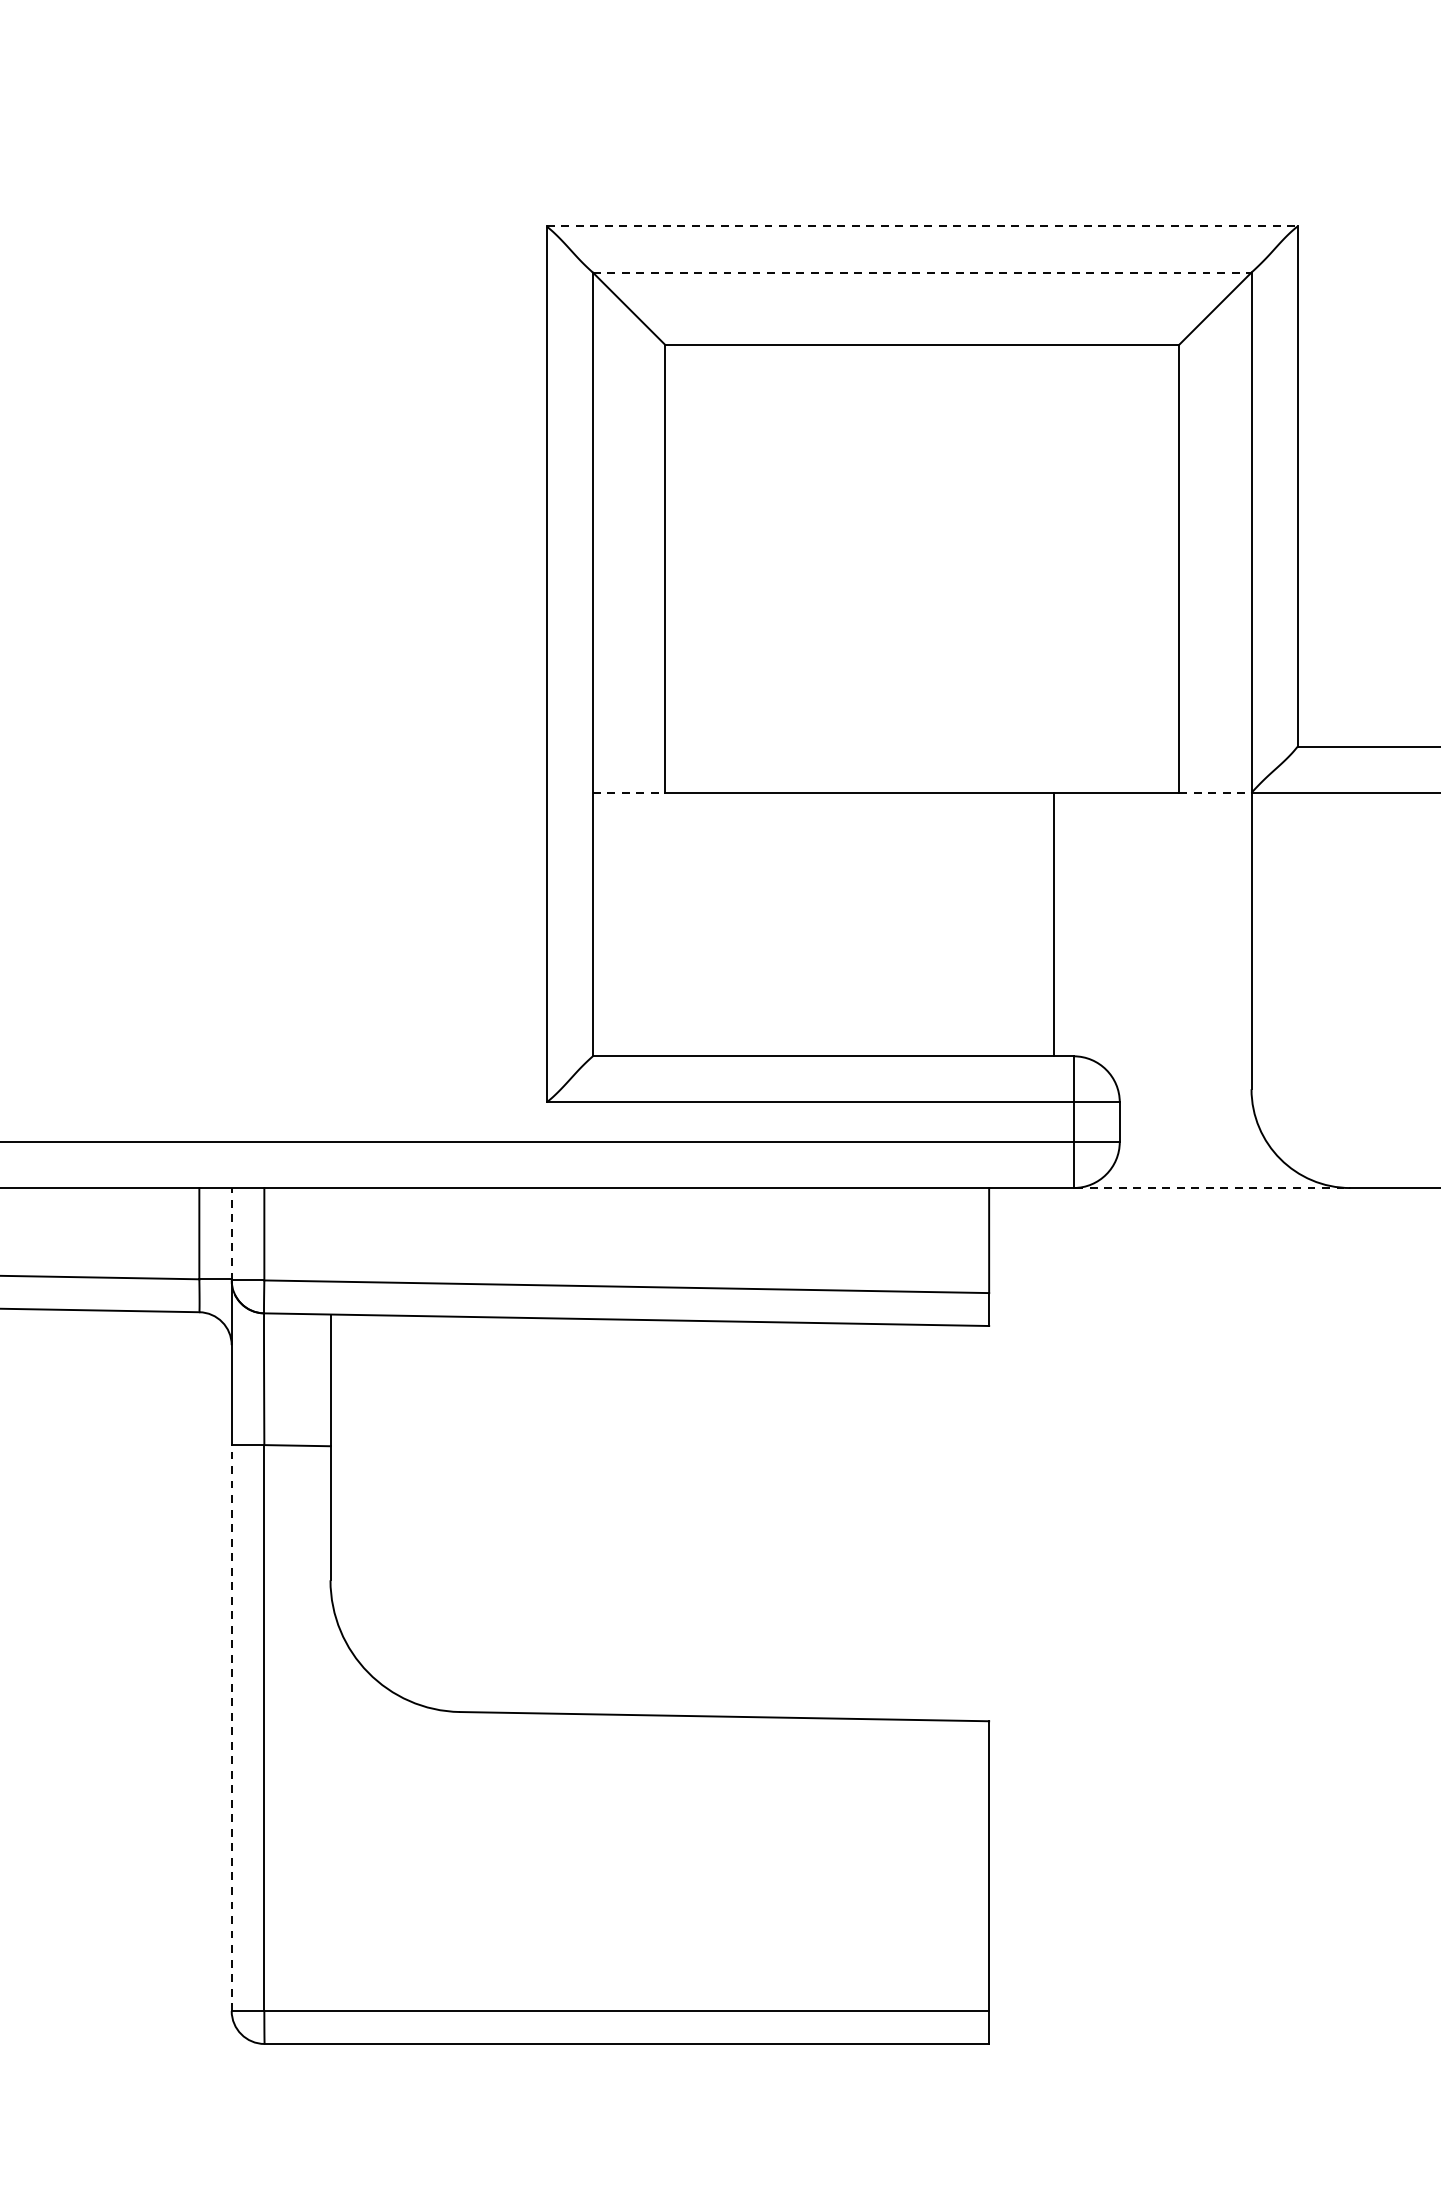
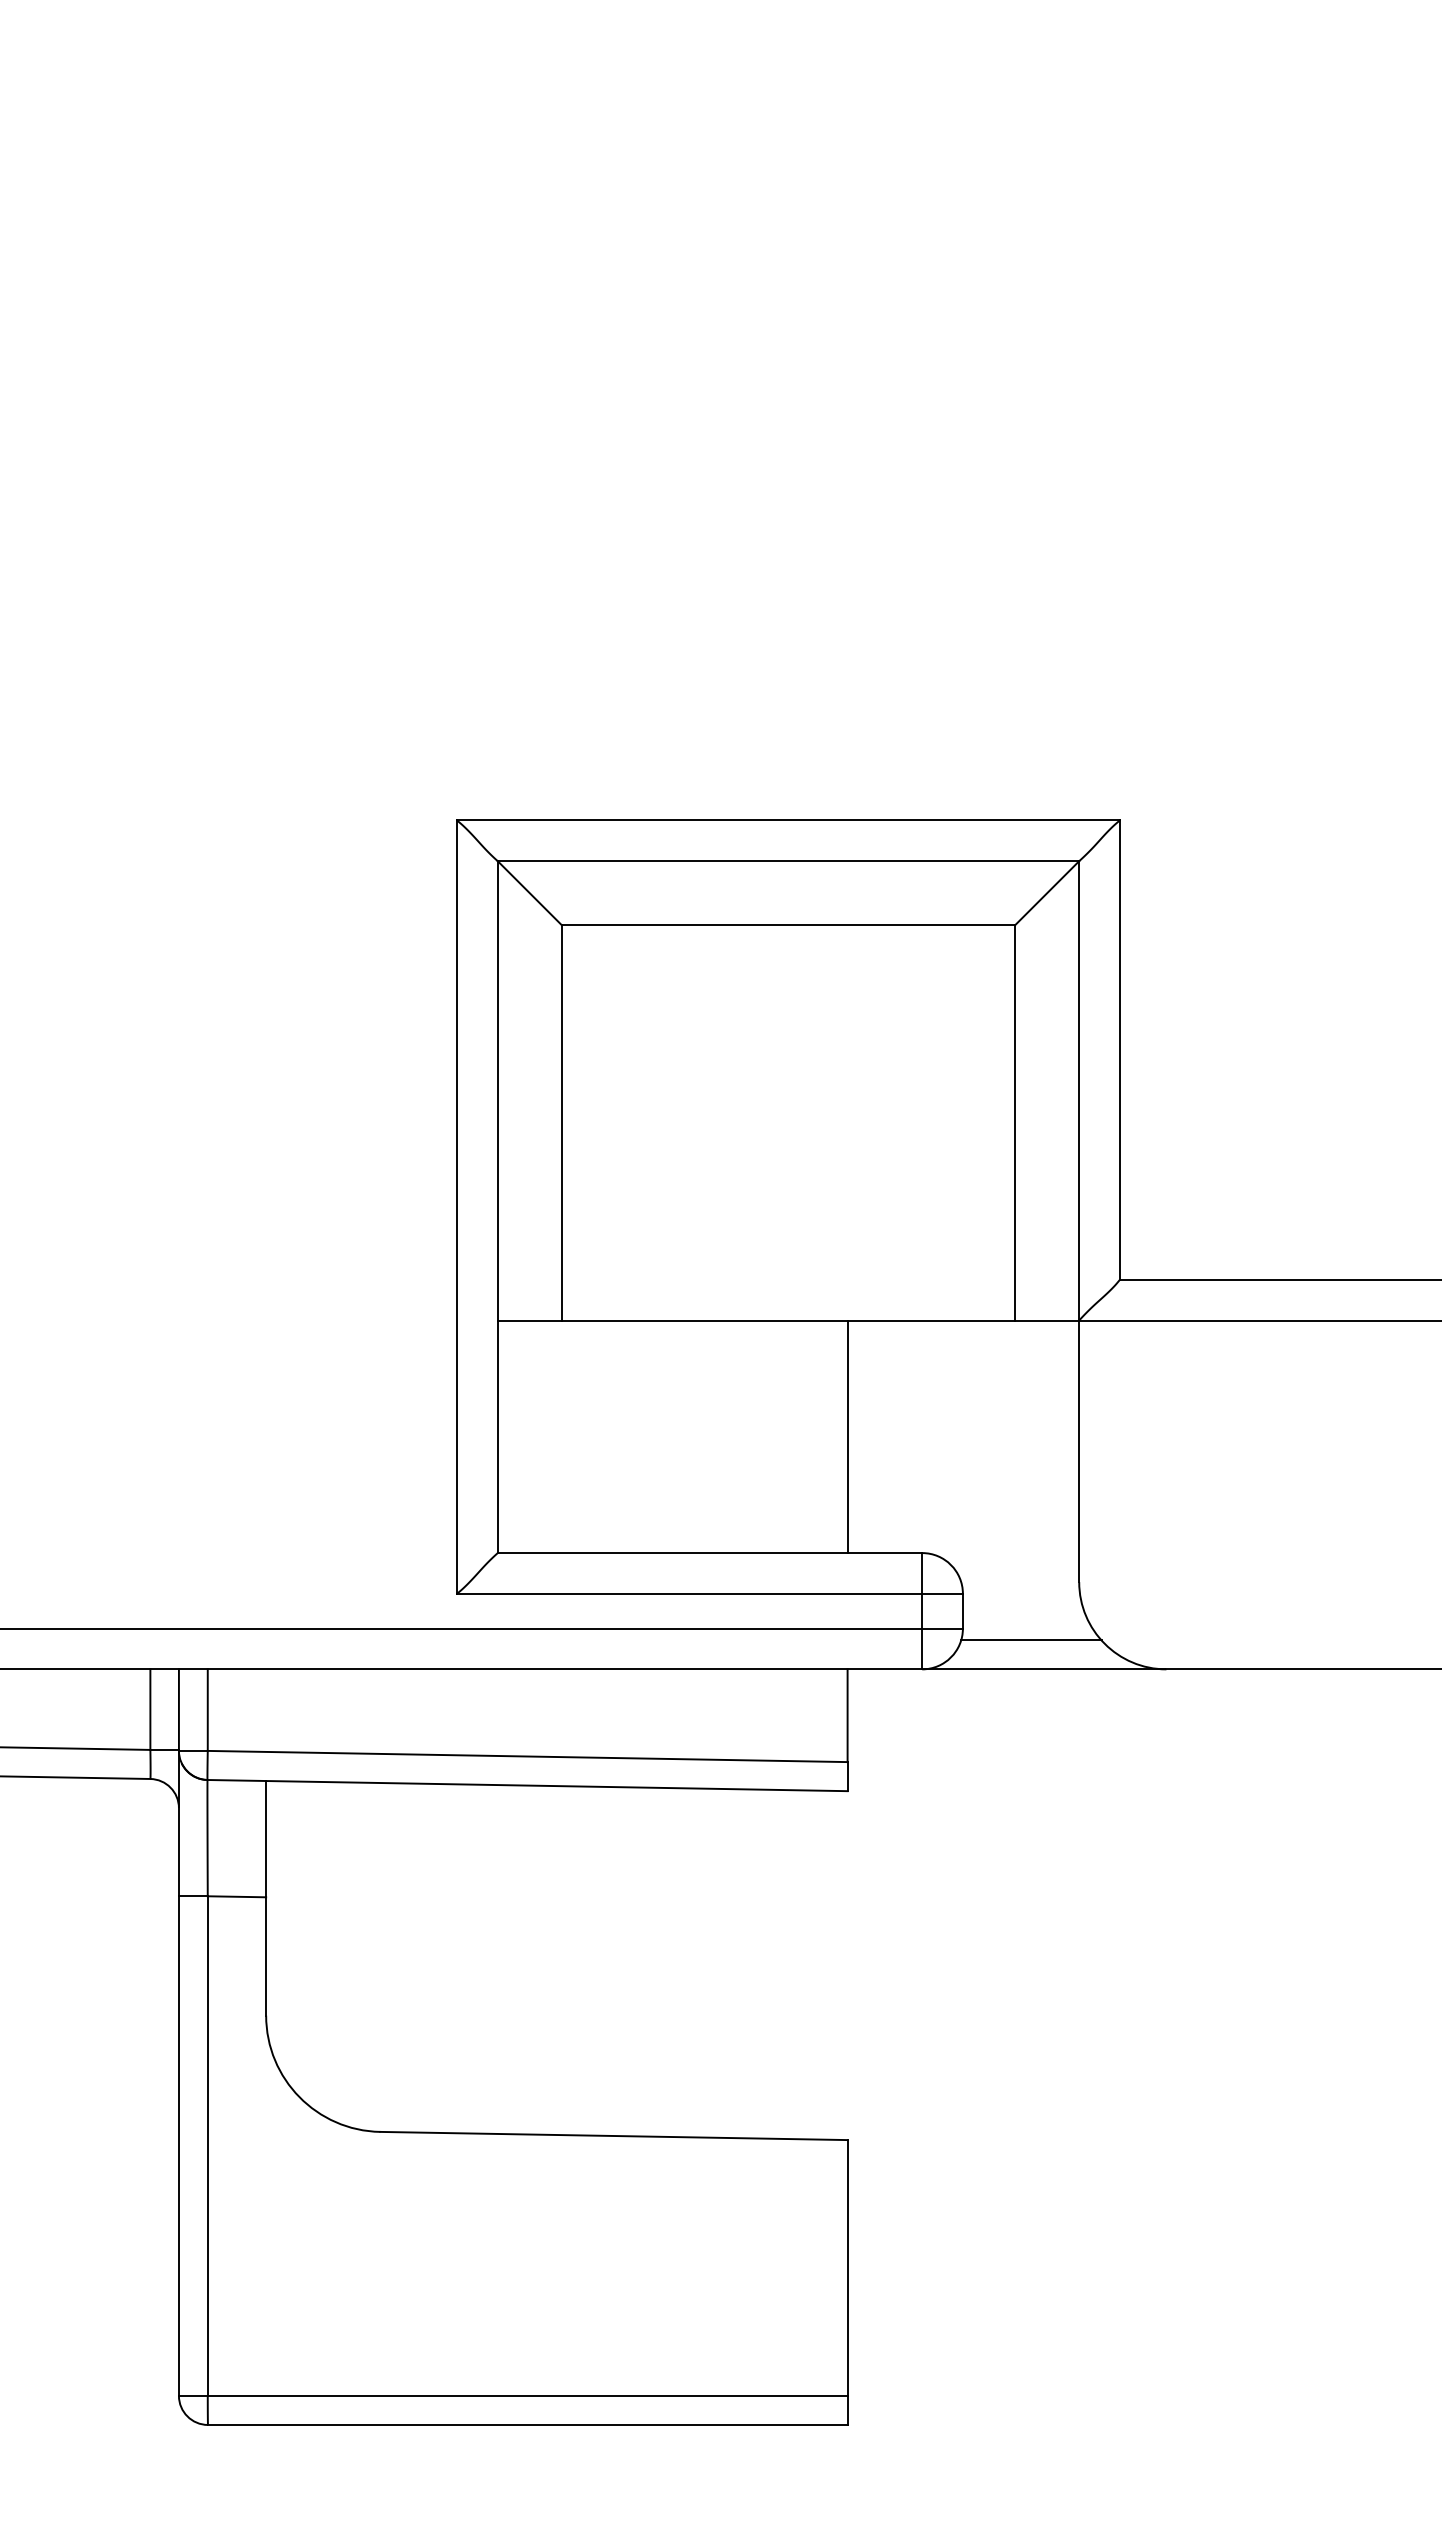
line: (922, 226) -> (788, 820), dashed -> solid
line: (922, 272) -> (788, 861), dashed -> solid
line: (628, 792) -> (529, 1320), dashed -> solid
line: (1215, 792) -> (1047, 1320), dashed -> solid
line: (1053, 924) -> (847, 1436), moved
line: (1197, 1155) -> (1031, 1640), added
line: (1212, 1188) -> (1044, 1669), dashed -> solid
line: (231, 1234) -> (178, 1710), dashed -> solid
line: (231, 1728) -> (178, 2146), dashed -> solid

